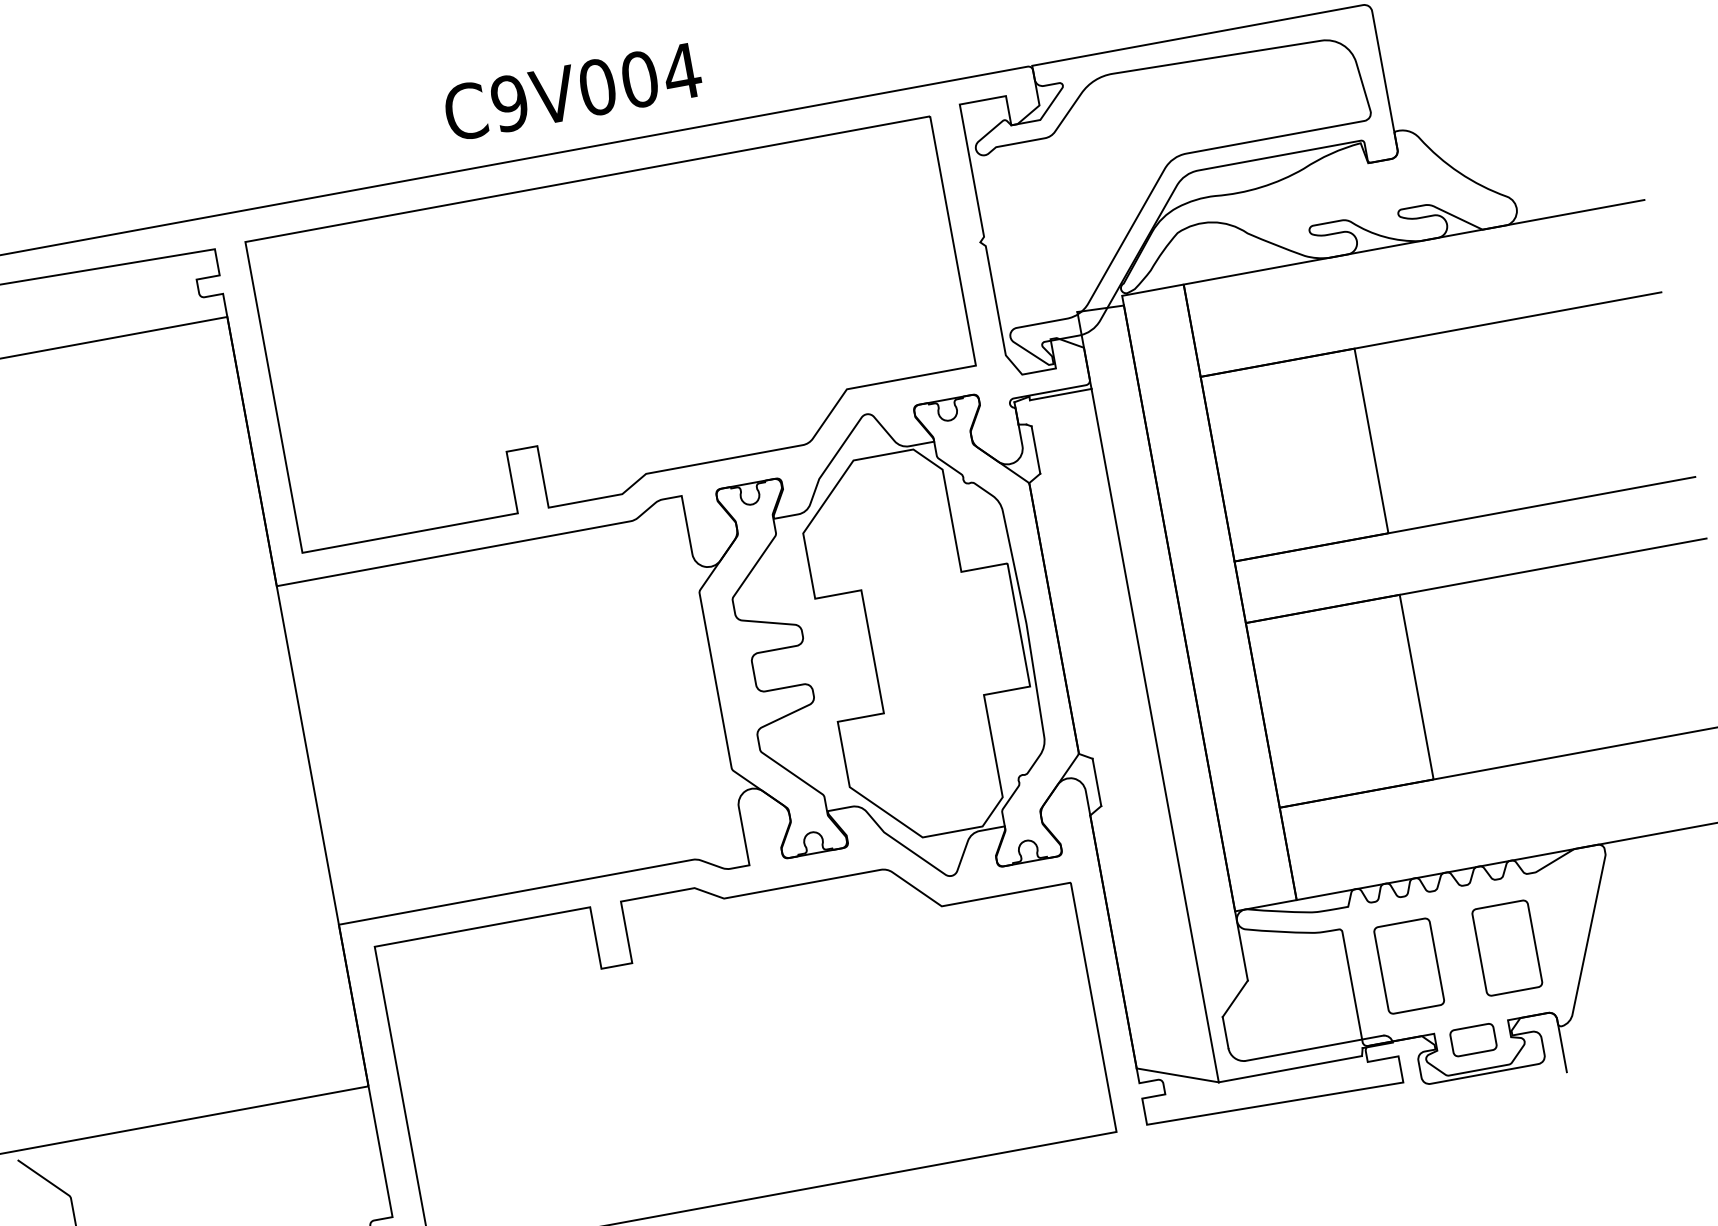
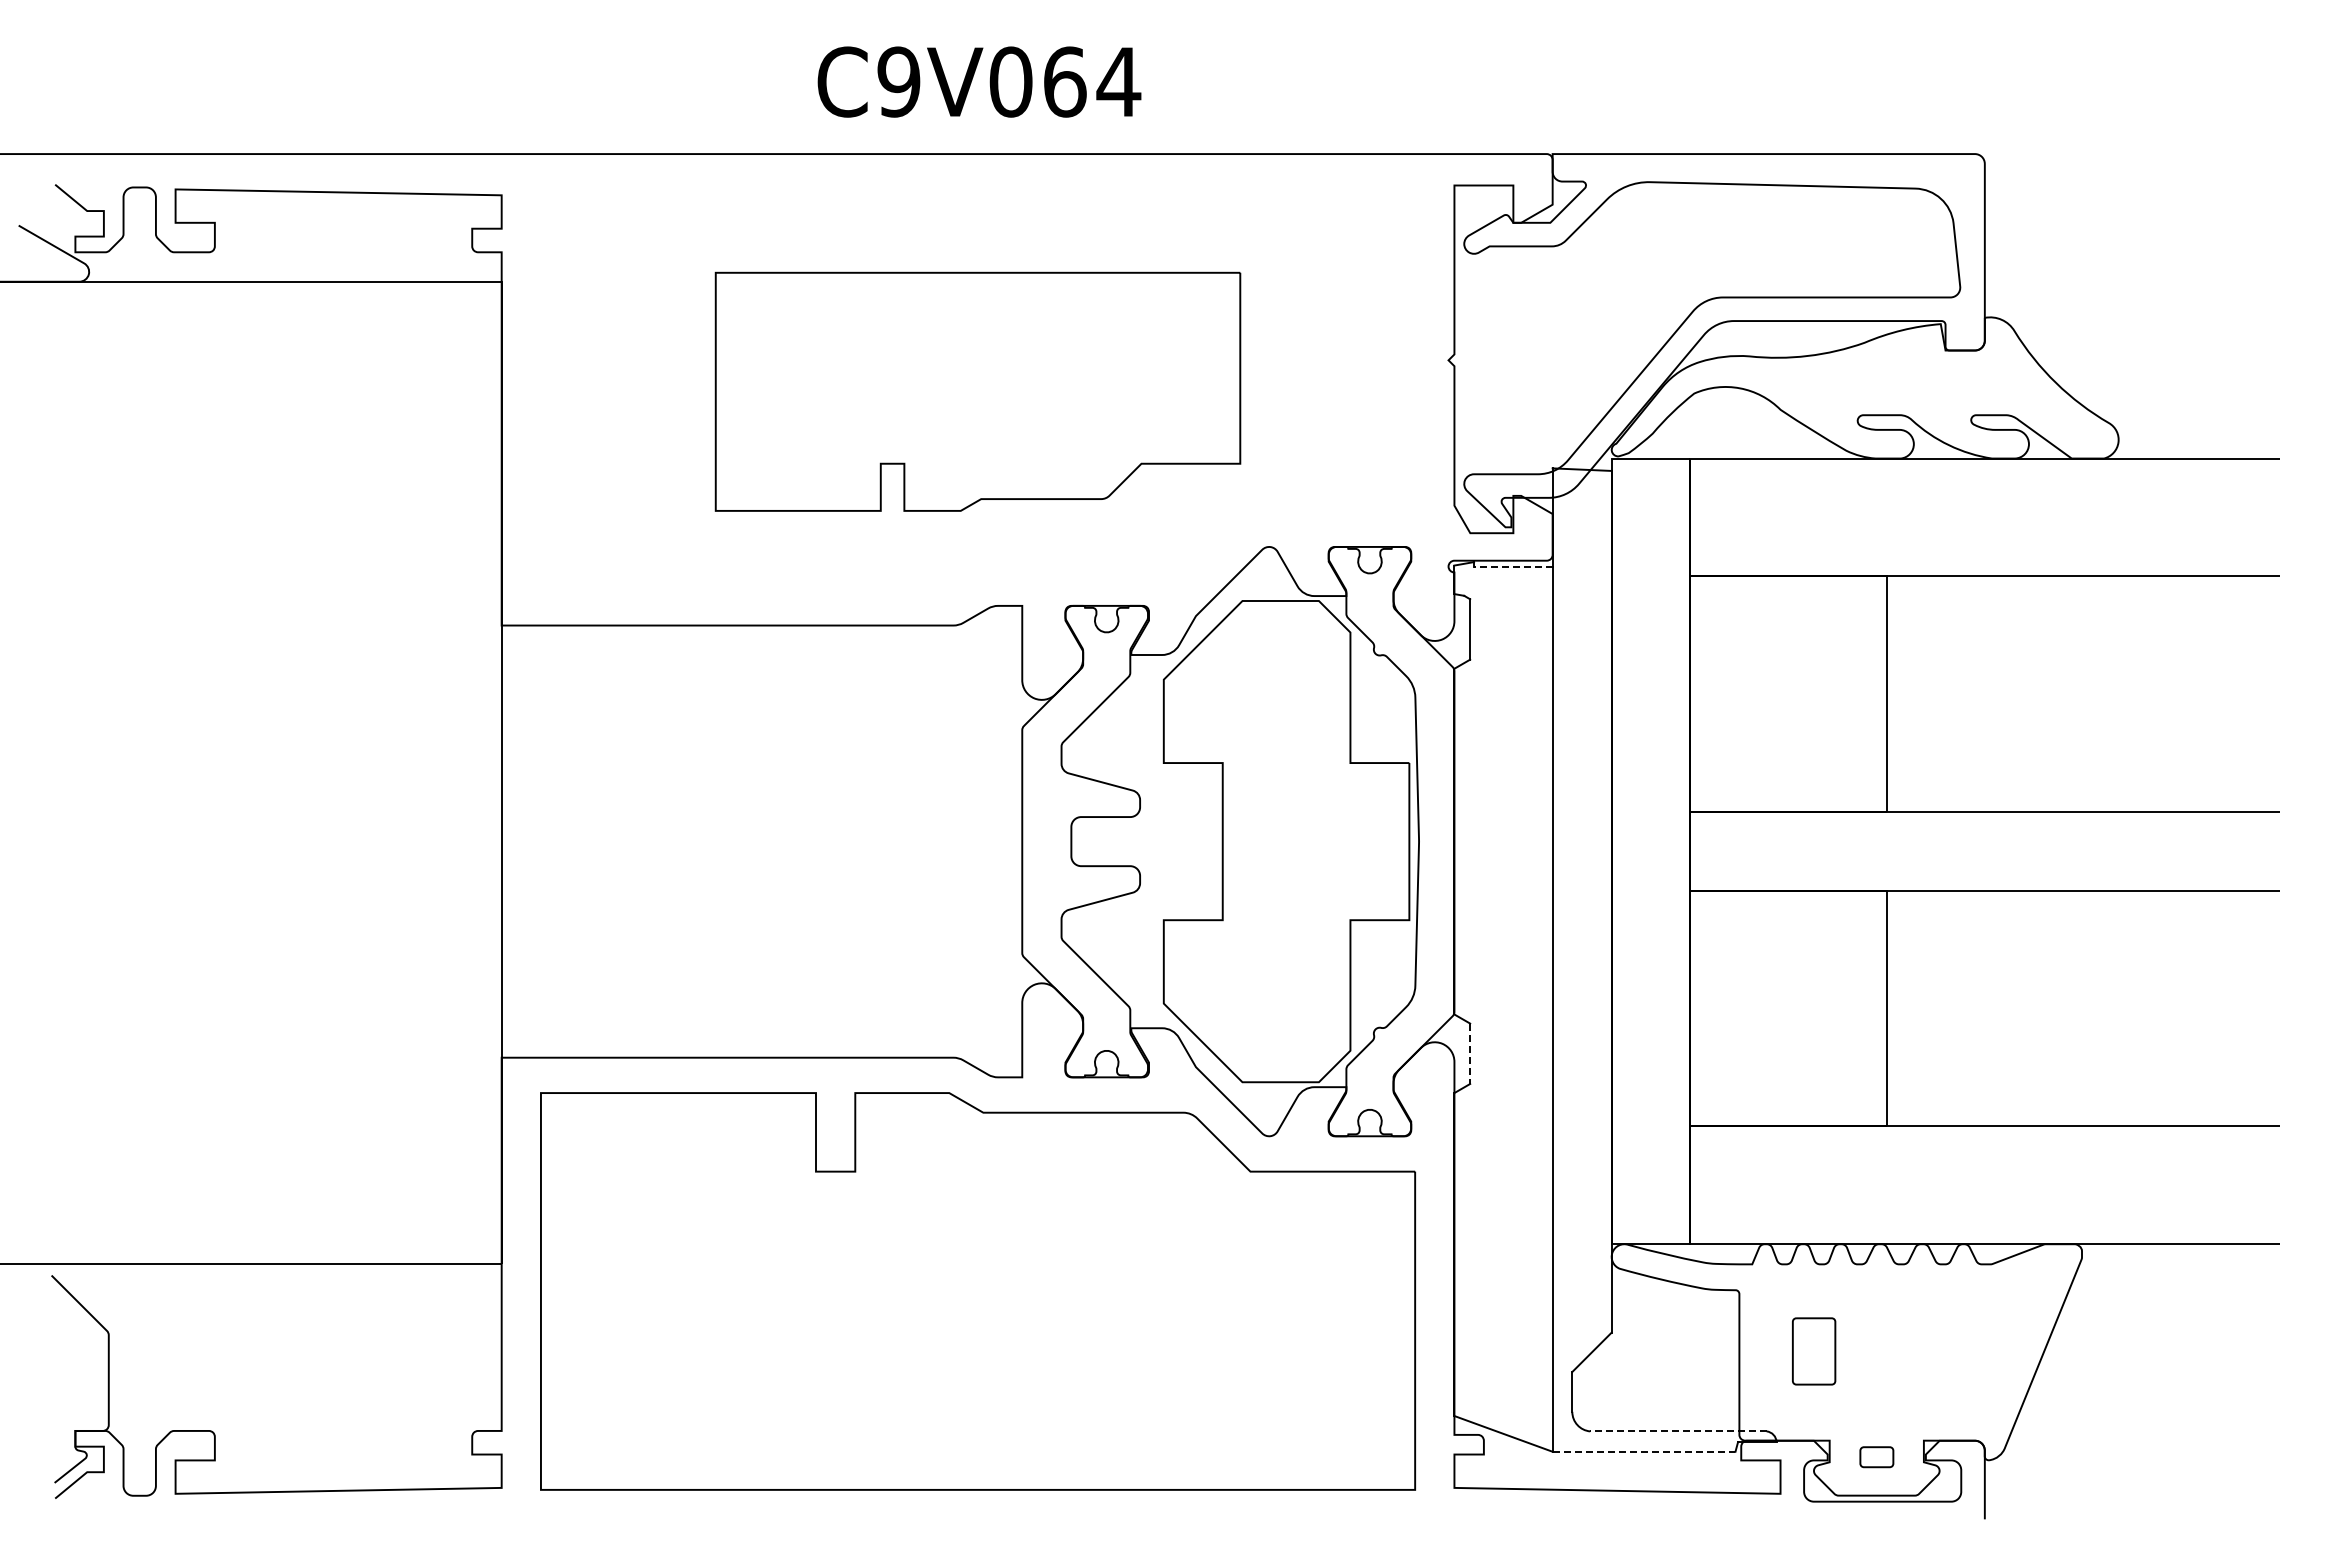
text: (639, 79) -> (1064, 81), C9V004 -> C9V064
part: (615, 334) -> (977, 391), size x0.6
line: (1060, 394) -> (1512, 566), solid -> dashed
line: (1097, 782) -> (1470, 1054), solid -> dashed
part: (1507, 948) -> (1939, 1351), removed
part: (1408, 966) -> (1813, 1351), size x0.6
part: (1473, 1039) -> (1876, 1456), size x0.6
line: (1313, 1048) -> (1677, 1431), solid -> dashed
line: (1290, 1068) -> (1644, 1451), solid -> dashed

